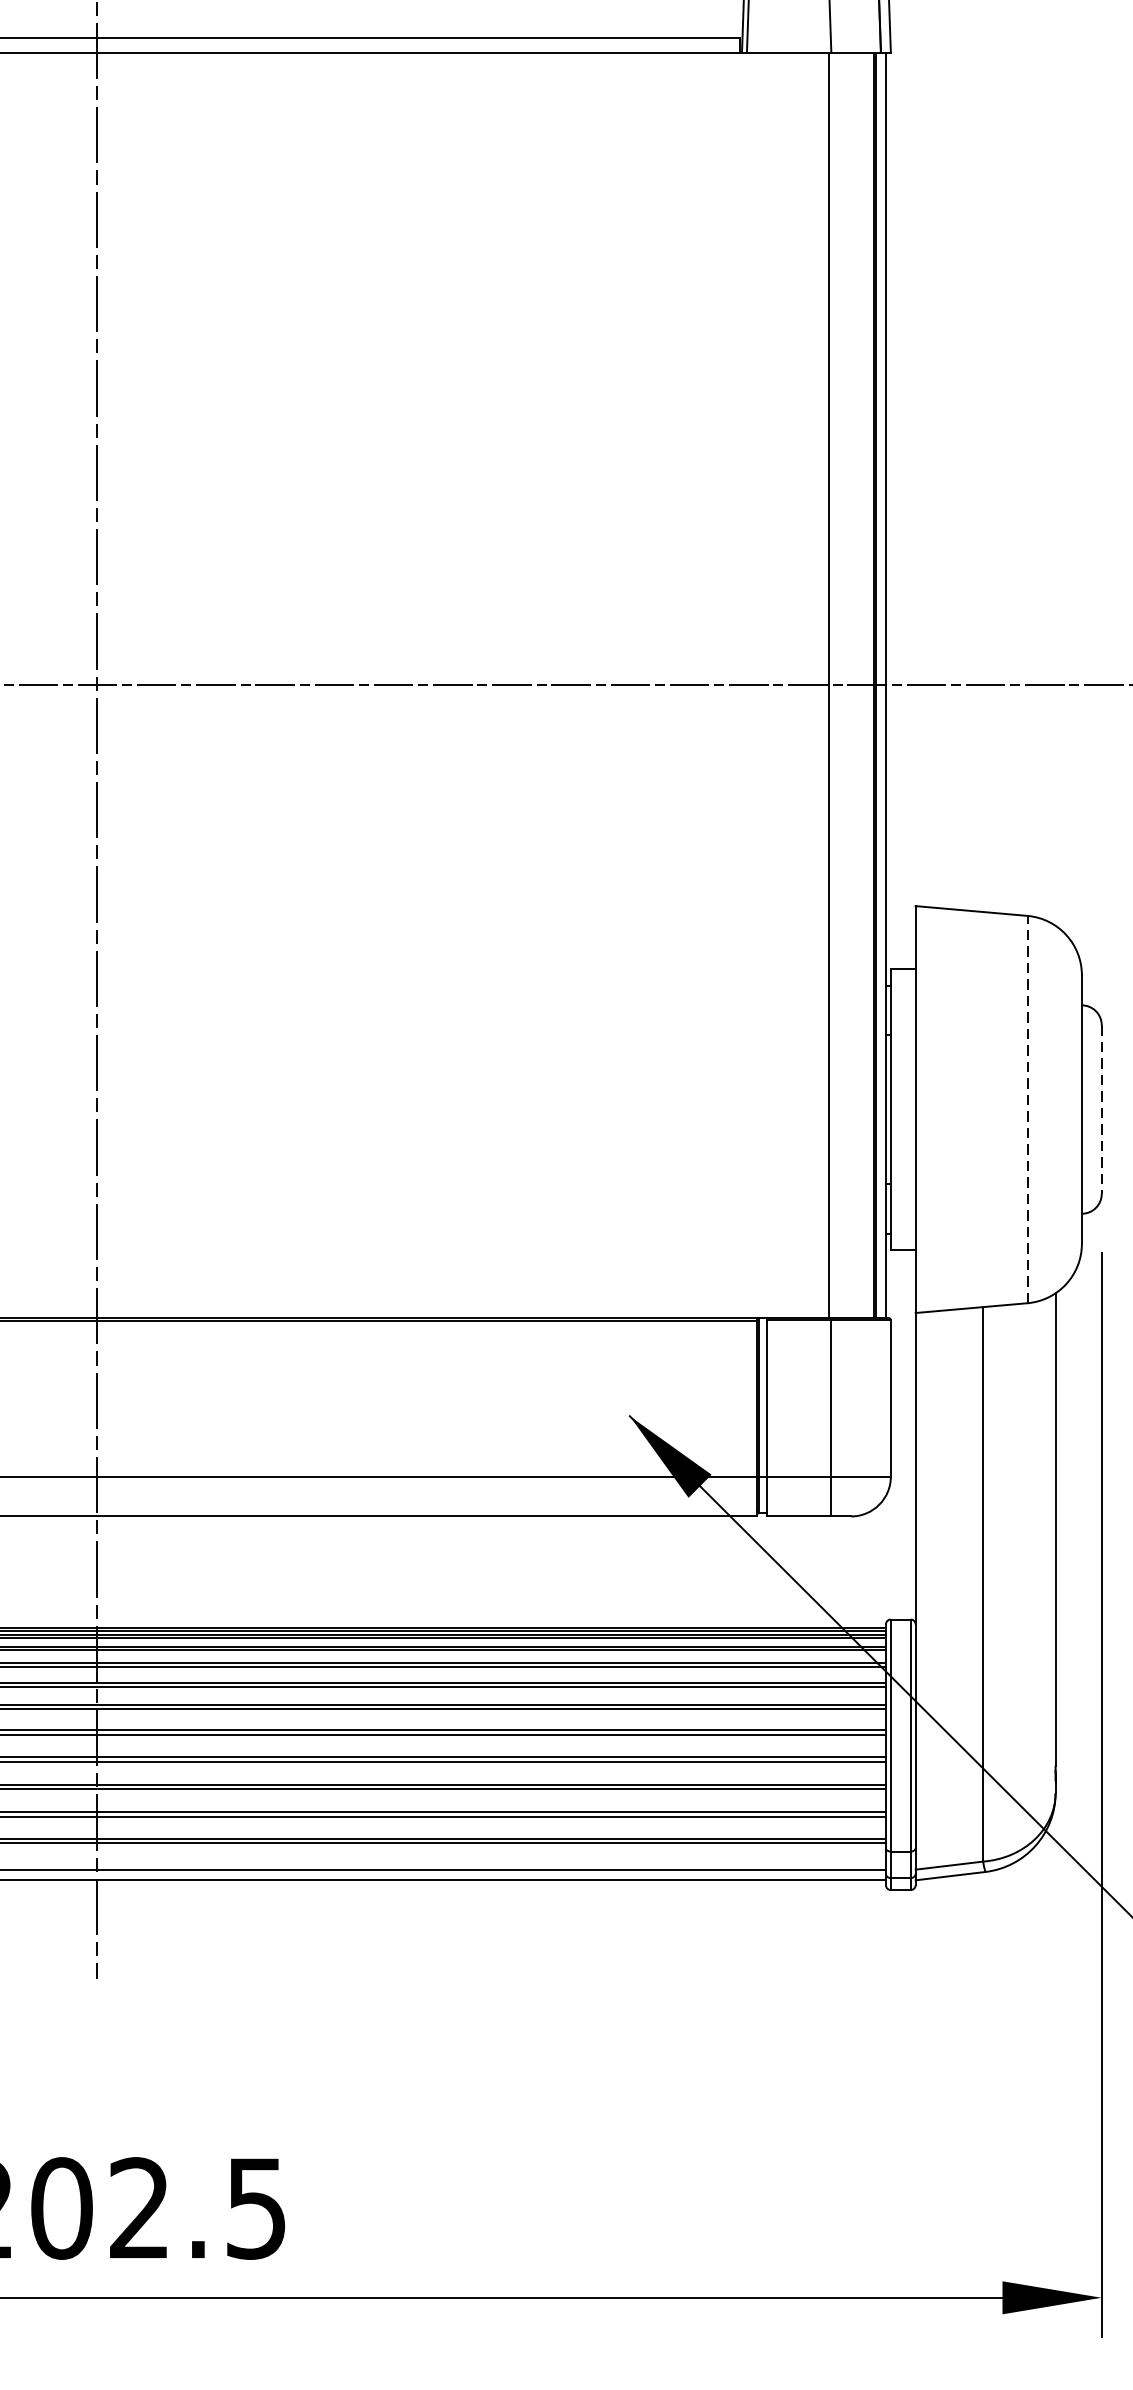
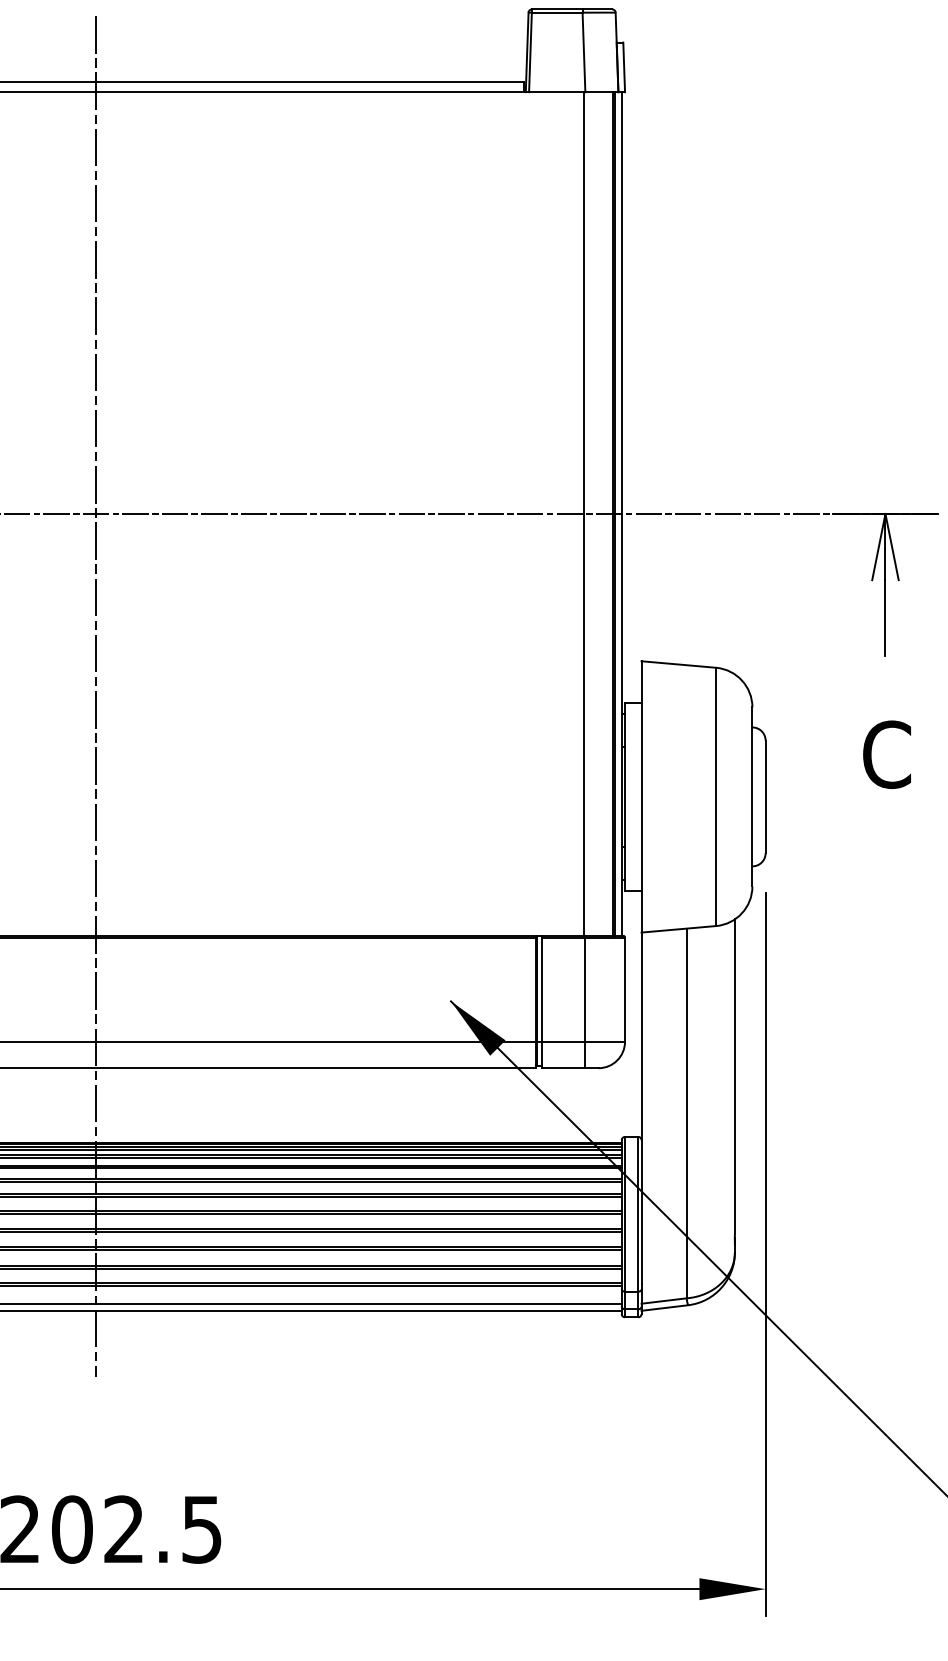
line: (1028, 1108) -> (716, 796), dashed -> solid
line: (1101, 1110) -> (765, 797), dashed -> solid

